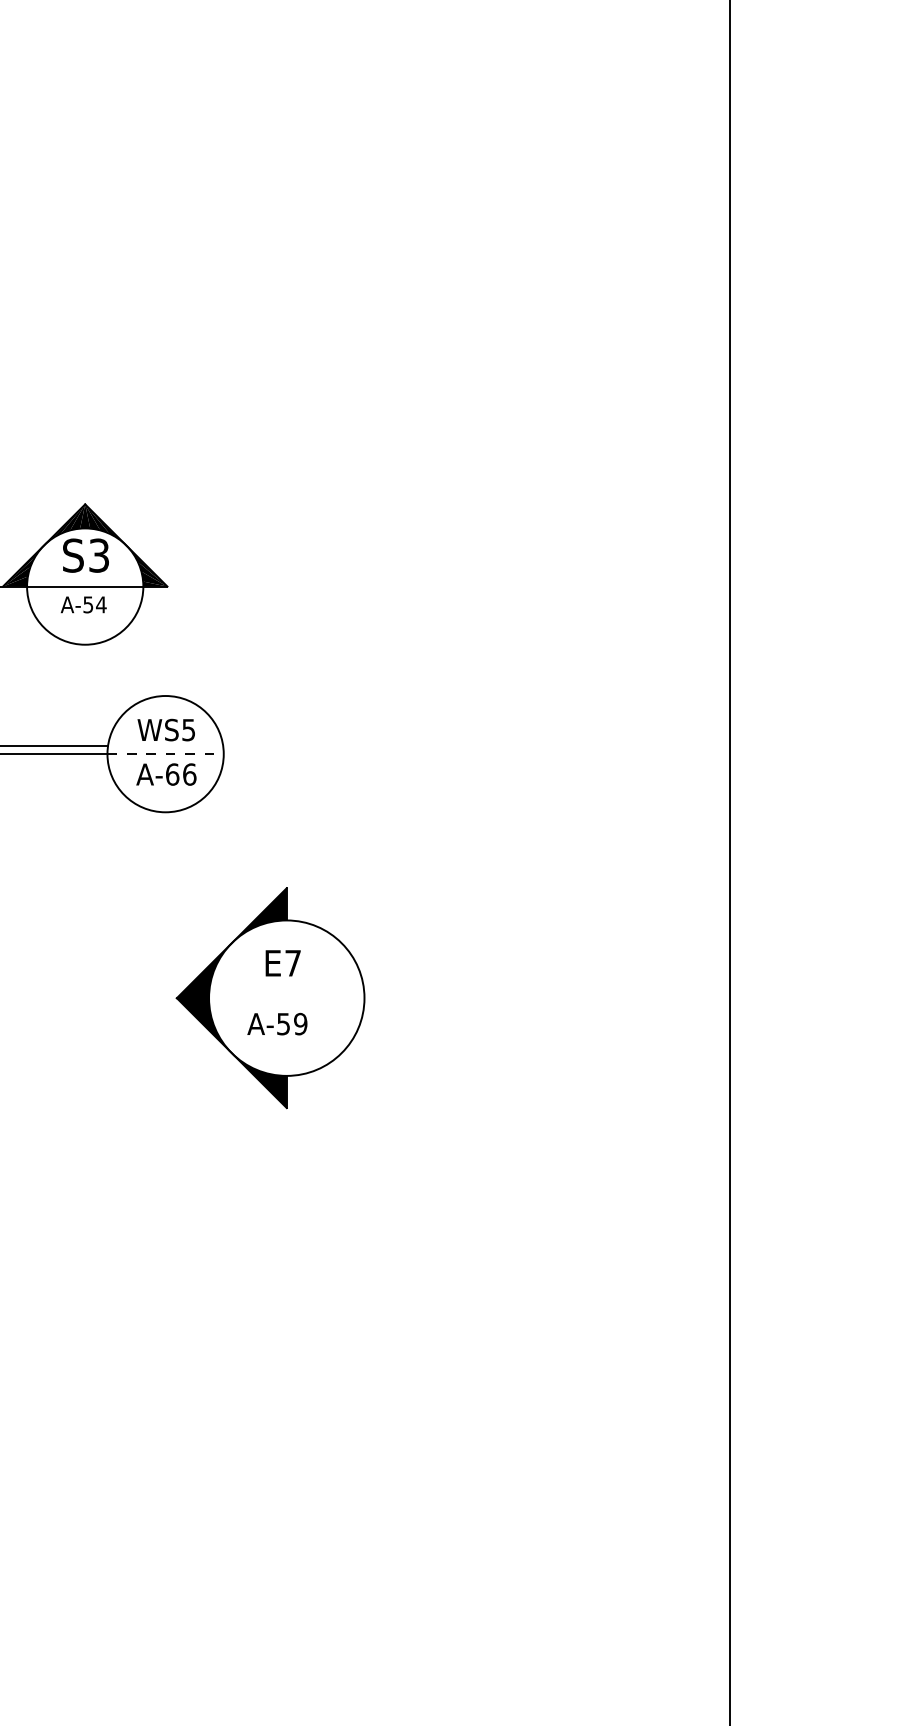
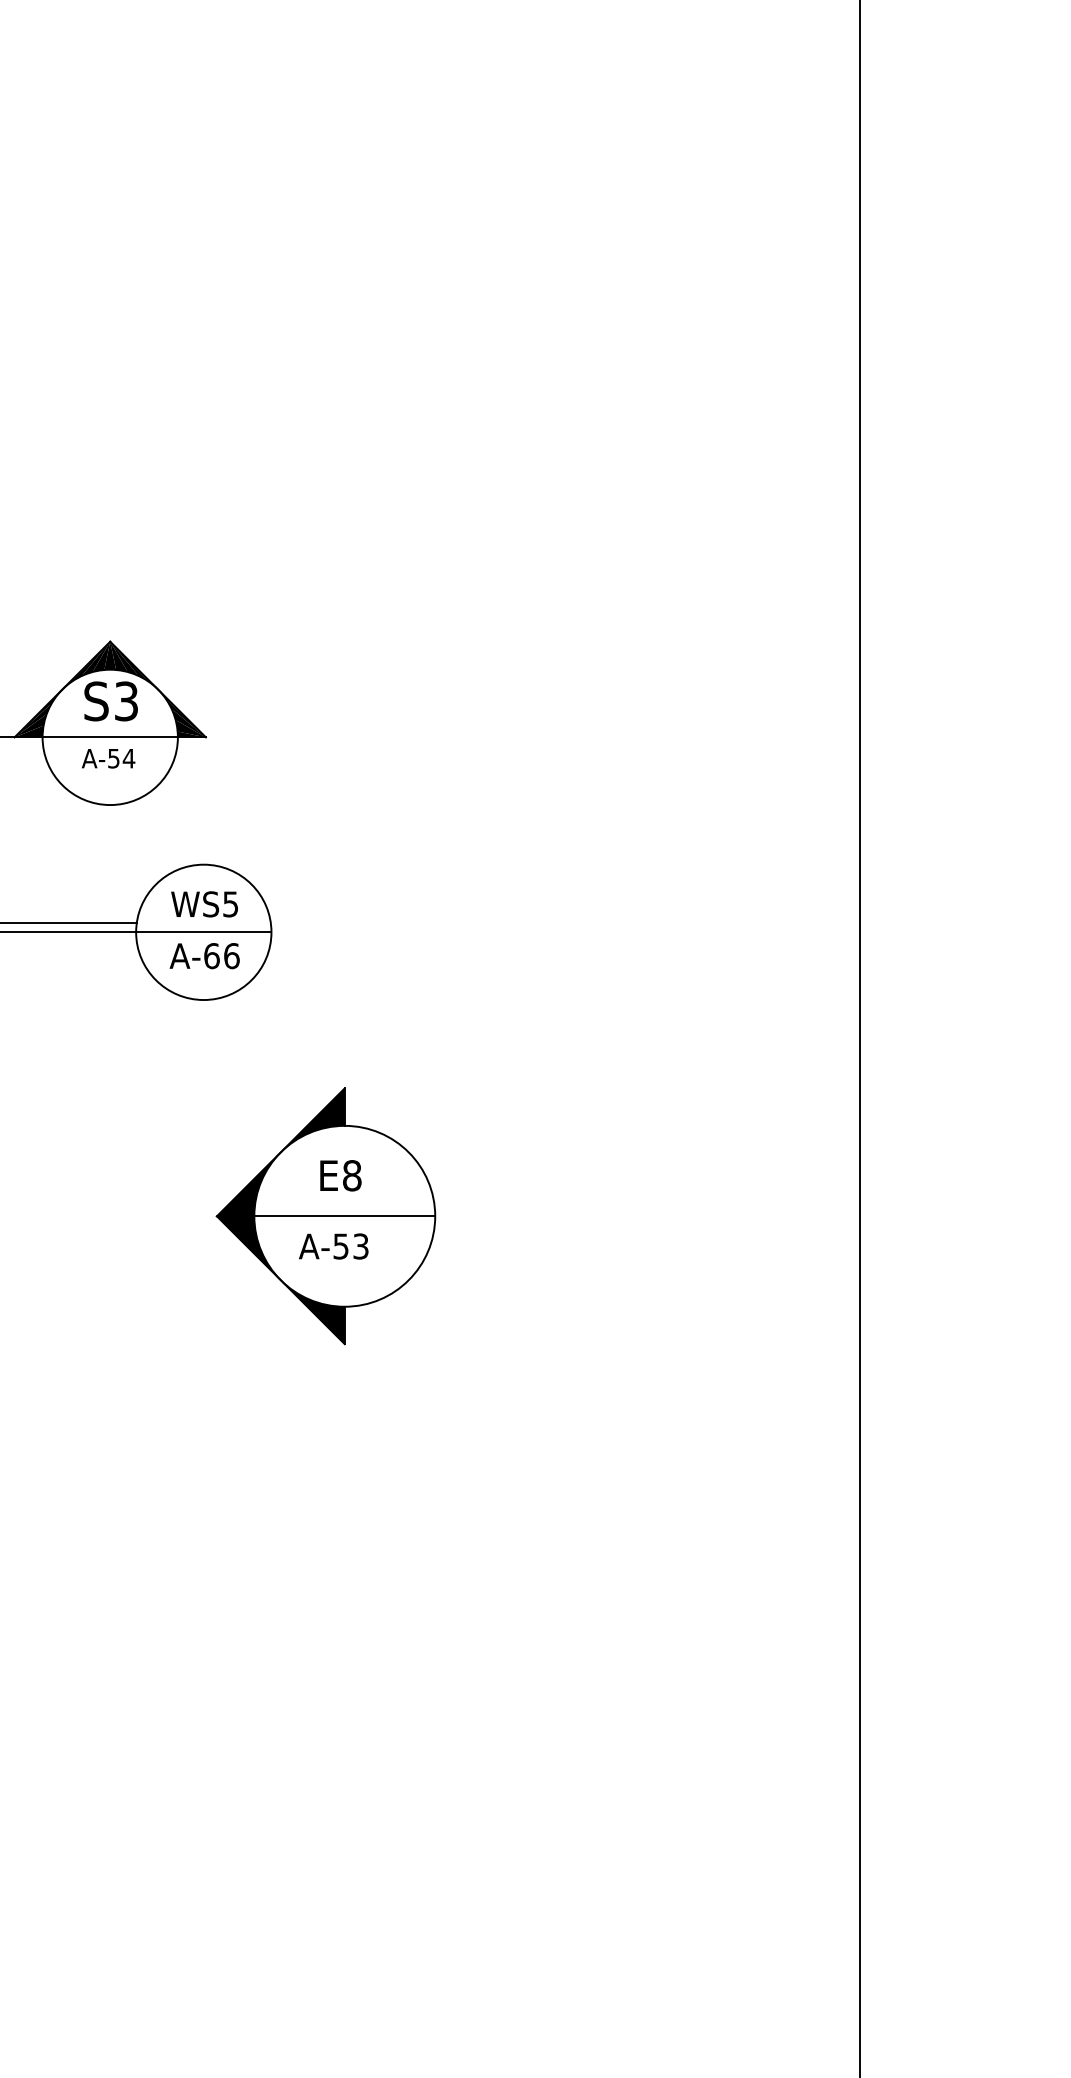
line: (165, 754) -> (203, 932), dashed -> solid
text: (293, 963) -> (352, 1175), E7 -> E8
line: (286, 998) -> (344, 1216), added
text: (300, 1024) -> (360, 1246), A-59 -> A-53

